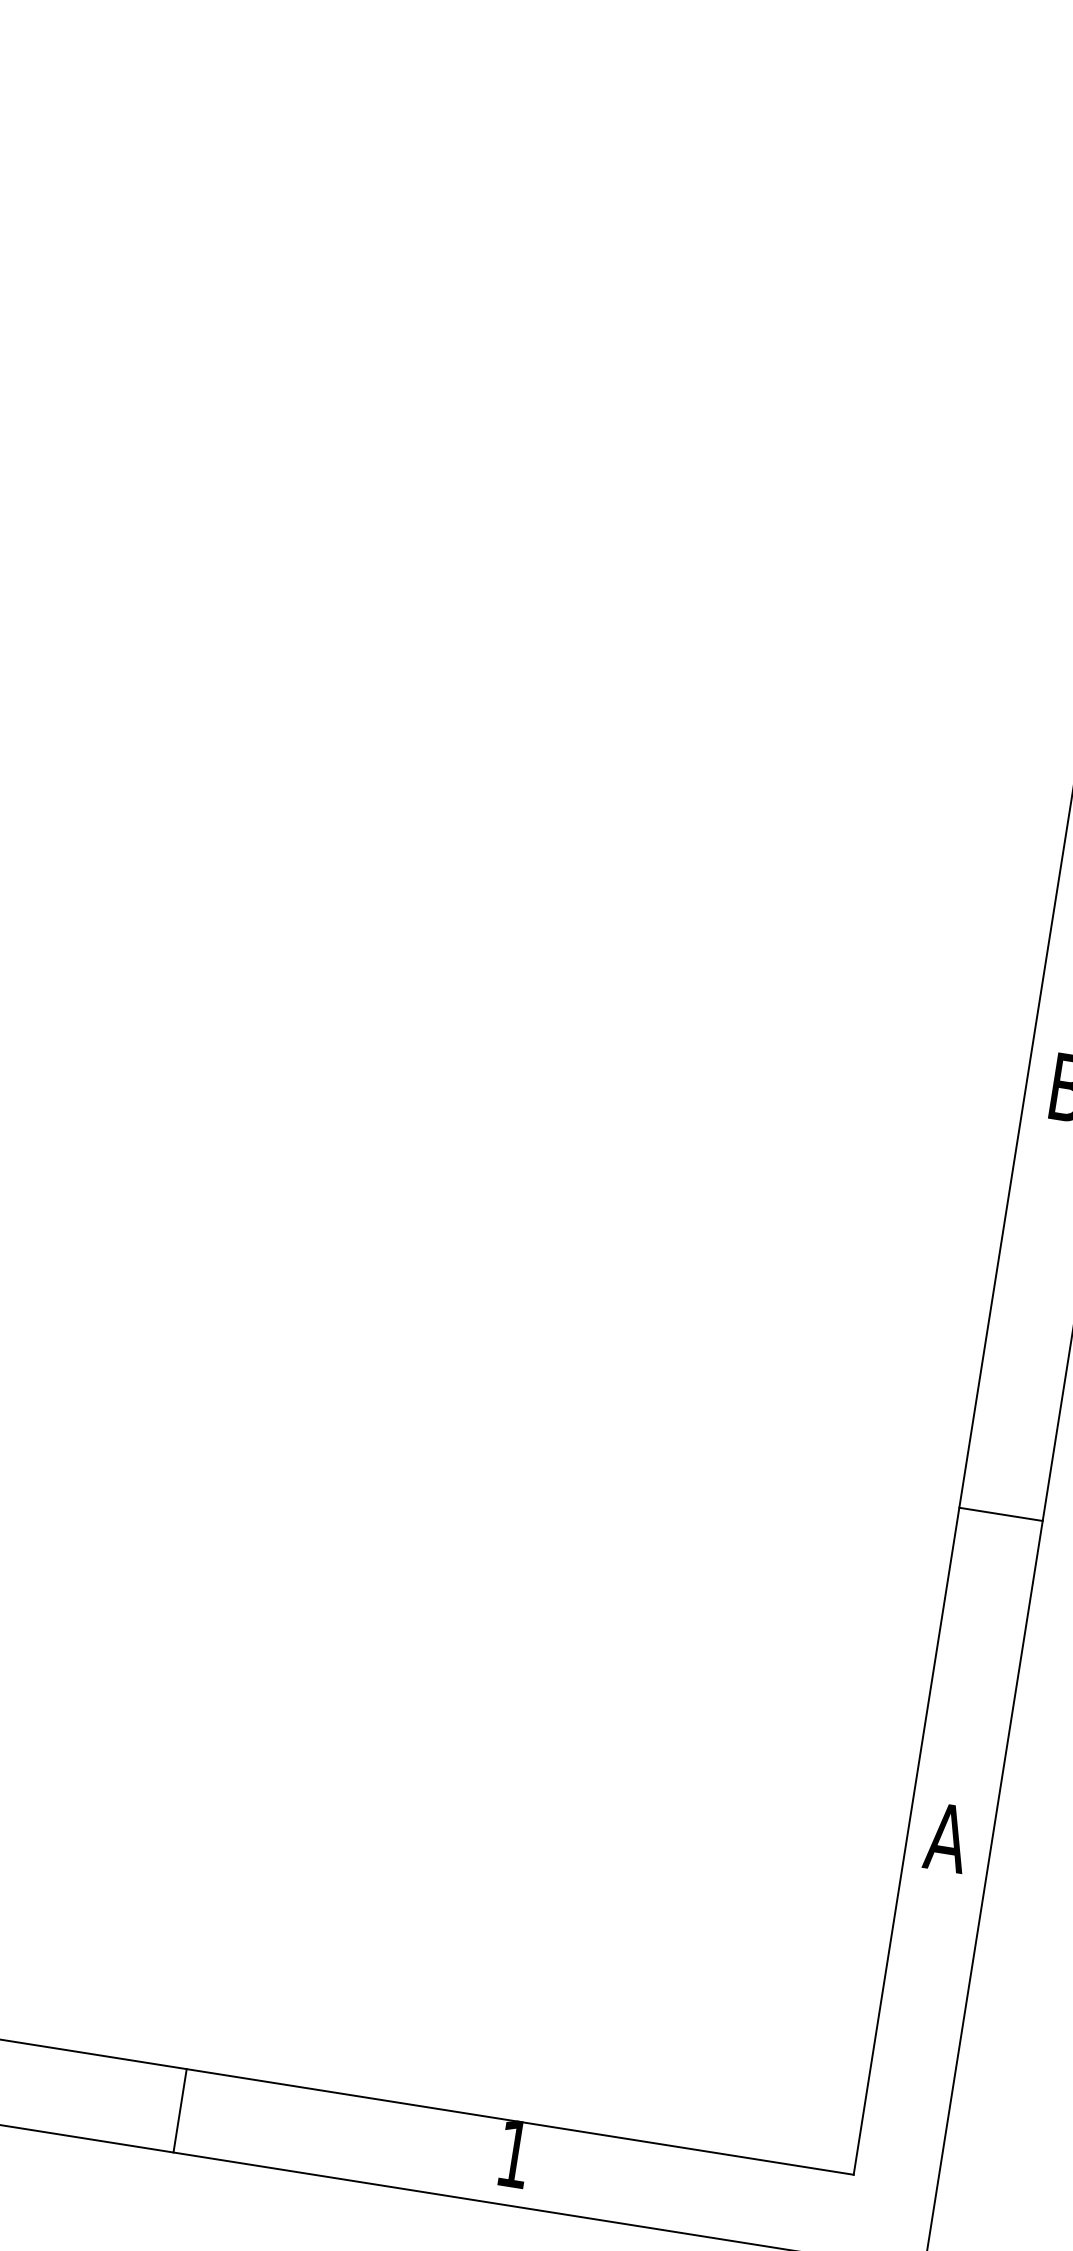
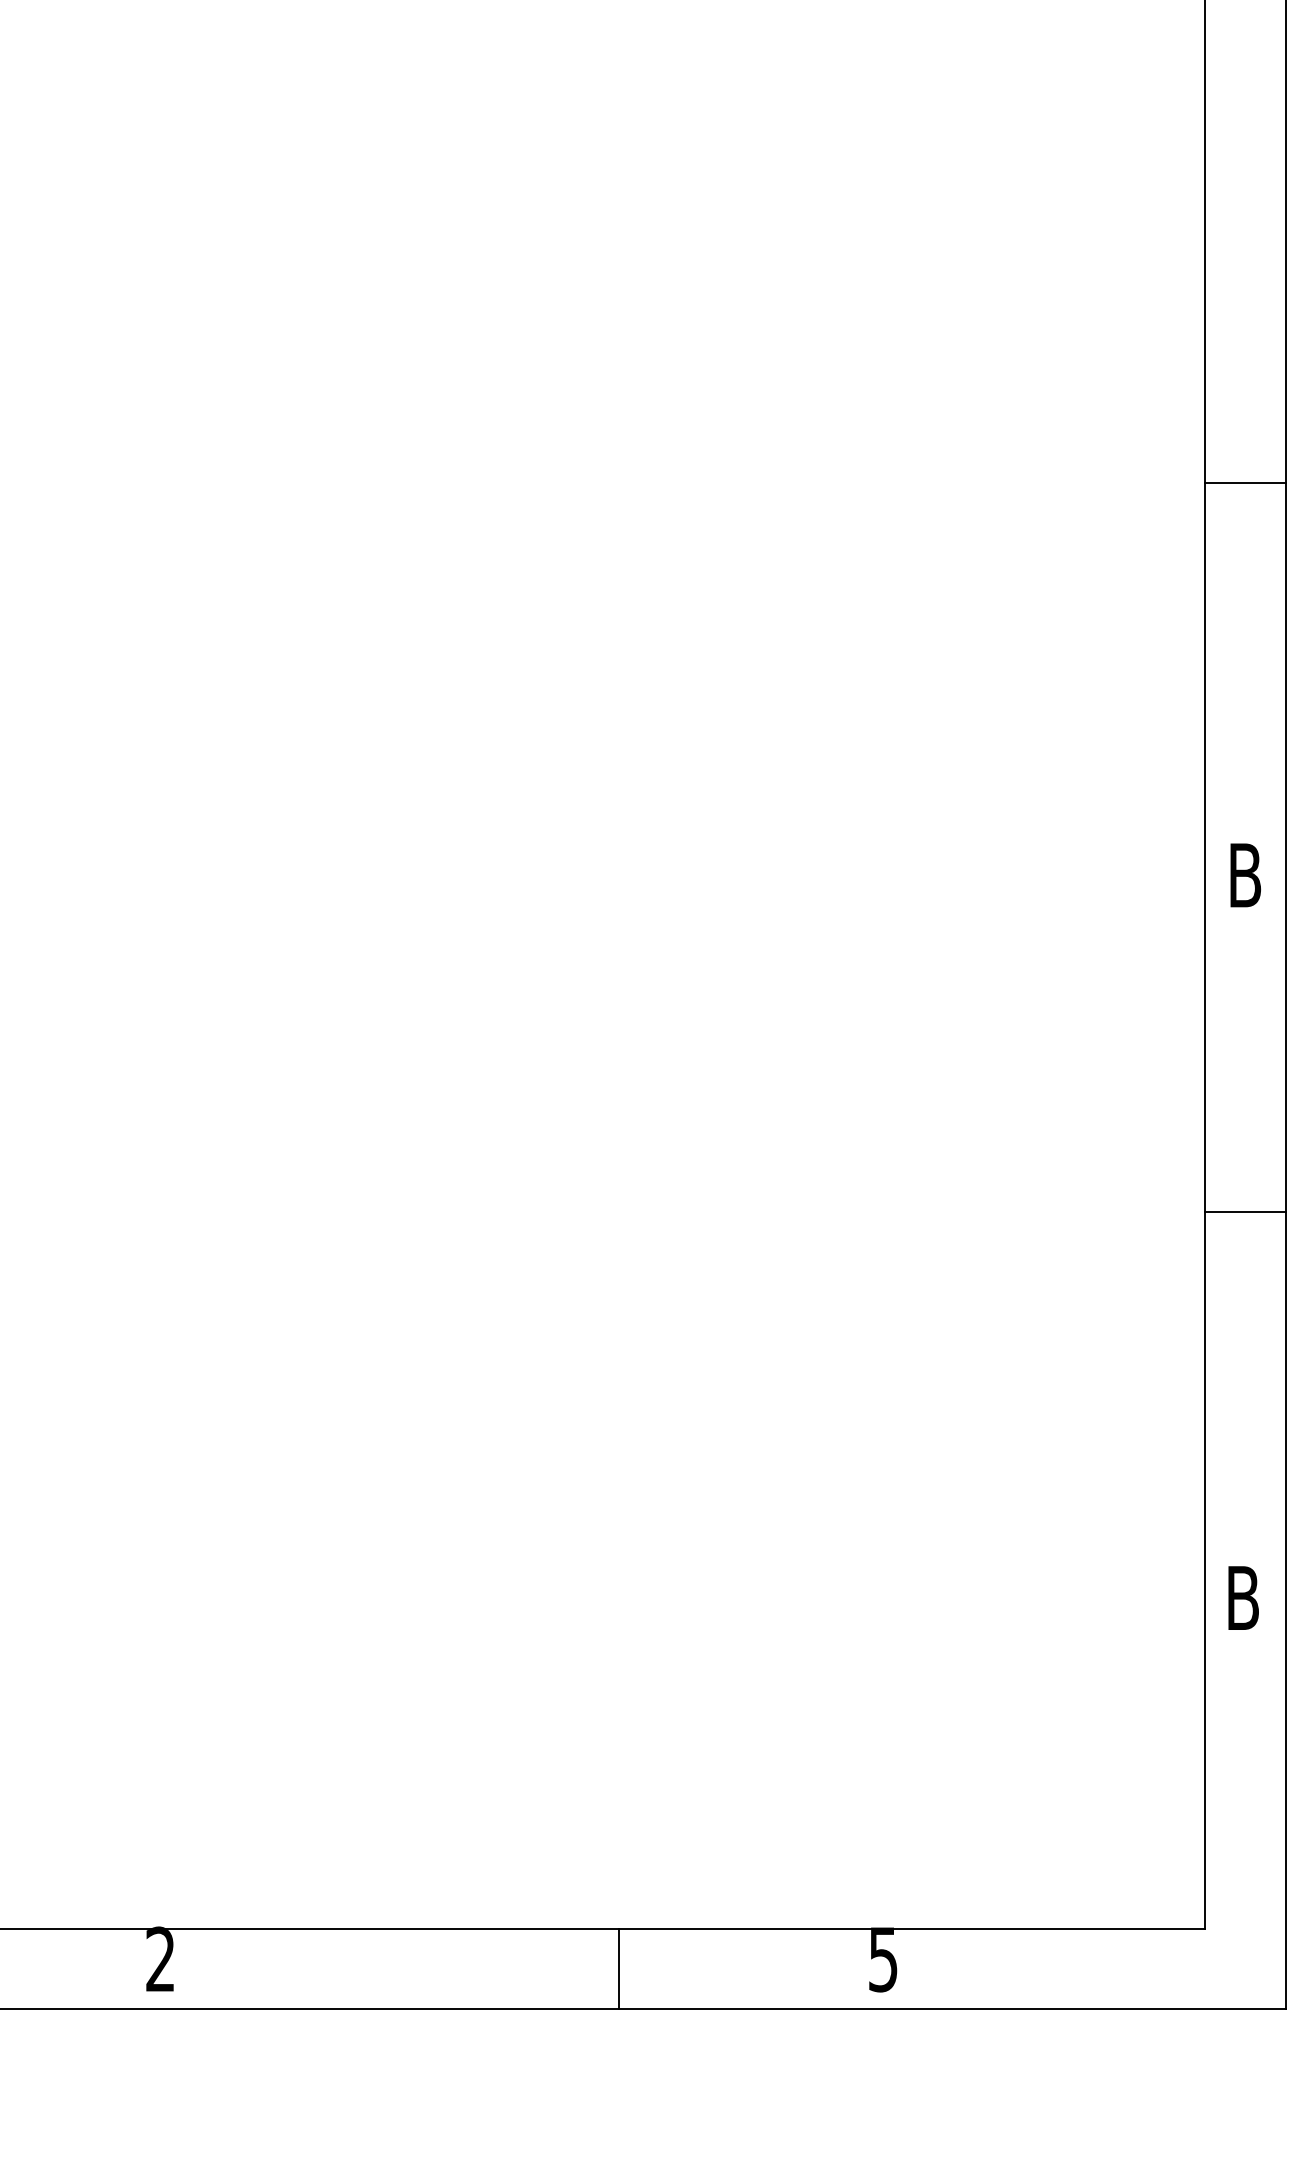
line: (1000, 1514) -> (1245, 1212), moved
text: (946, 1837) -> (1242, 1597), A -> B
line: (179, 2110) -> (618, 1968), moved
text: (514, 2153) -> (883, 1959), 1 -> 5

